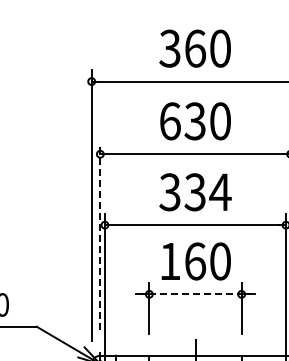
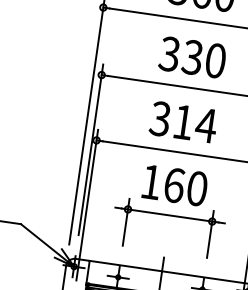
text: (169, 121) -> (169, 54), 630 -> 330
text: (194, 192) -> (182, 122), 334 -> 314
line: (100, 235) -> (91, 149), dashed -> solid
line: (195, 294) -> (170, 215), dashed -> solid

